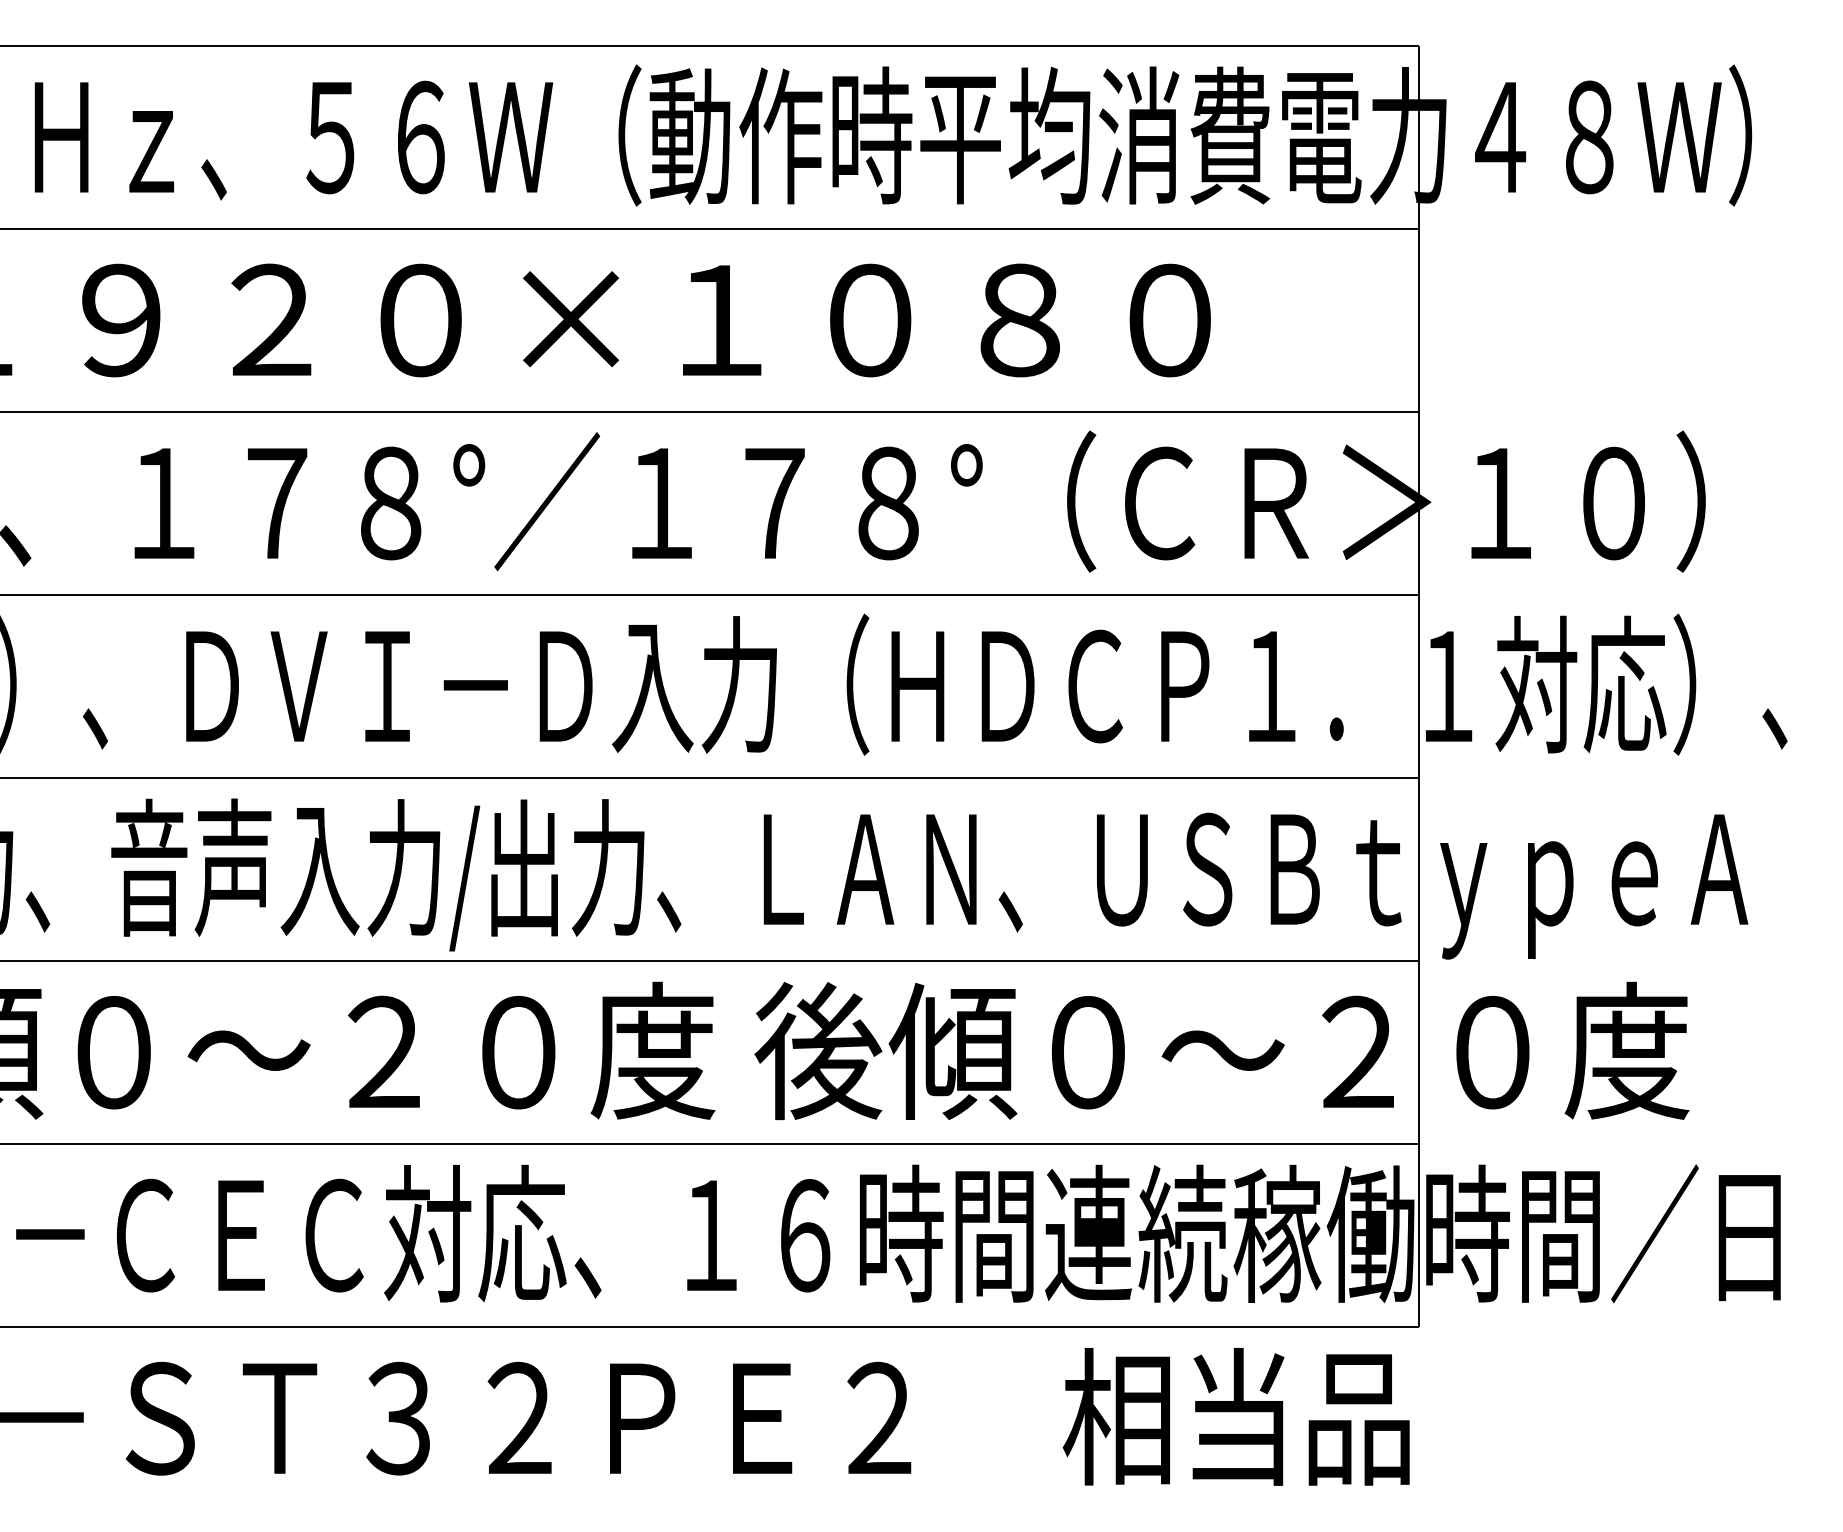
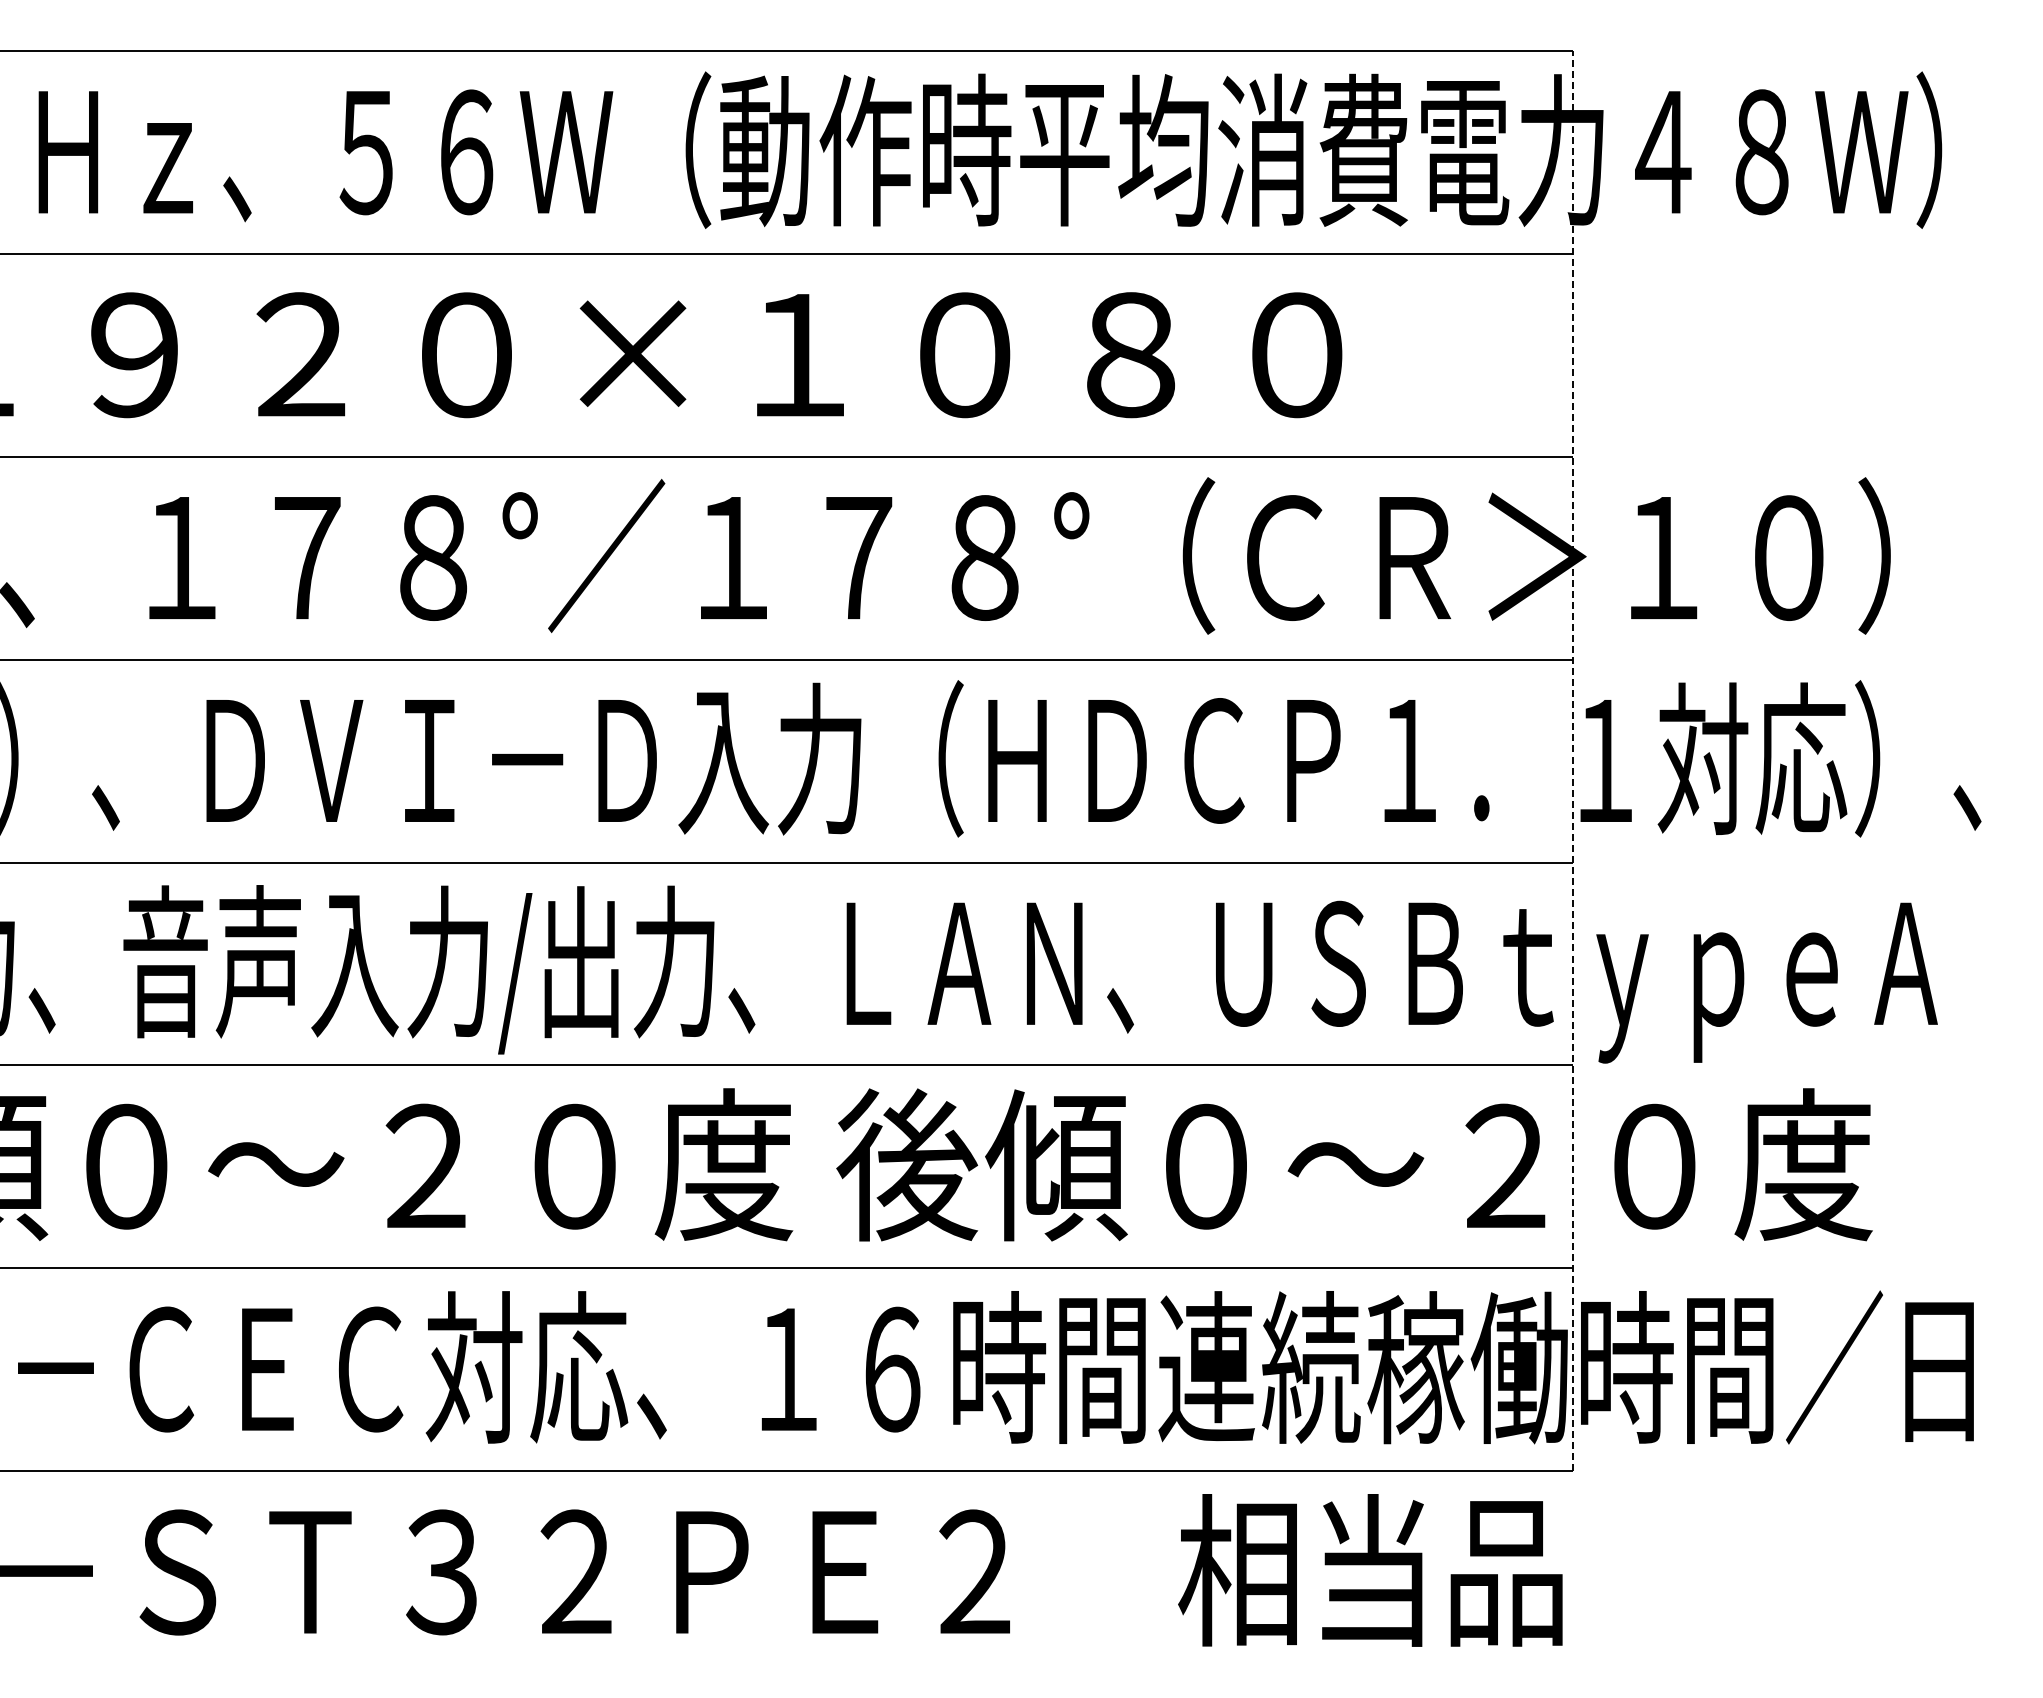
line: (1418, 686) -> (1572, 760), solid -> dashed

